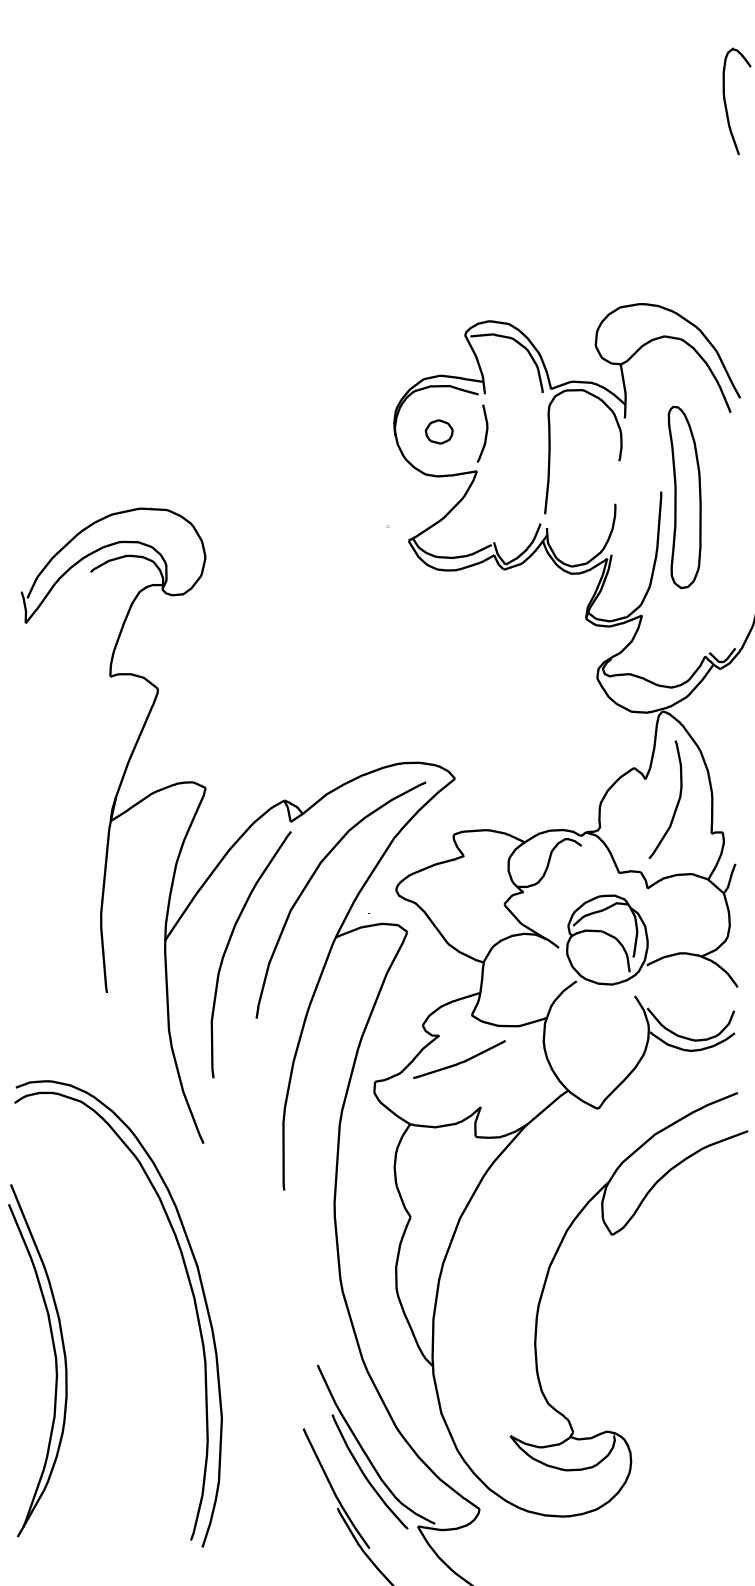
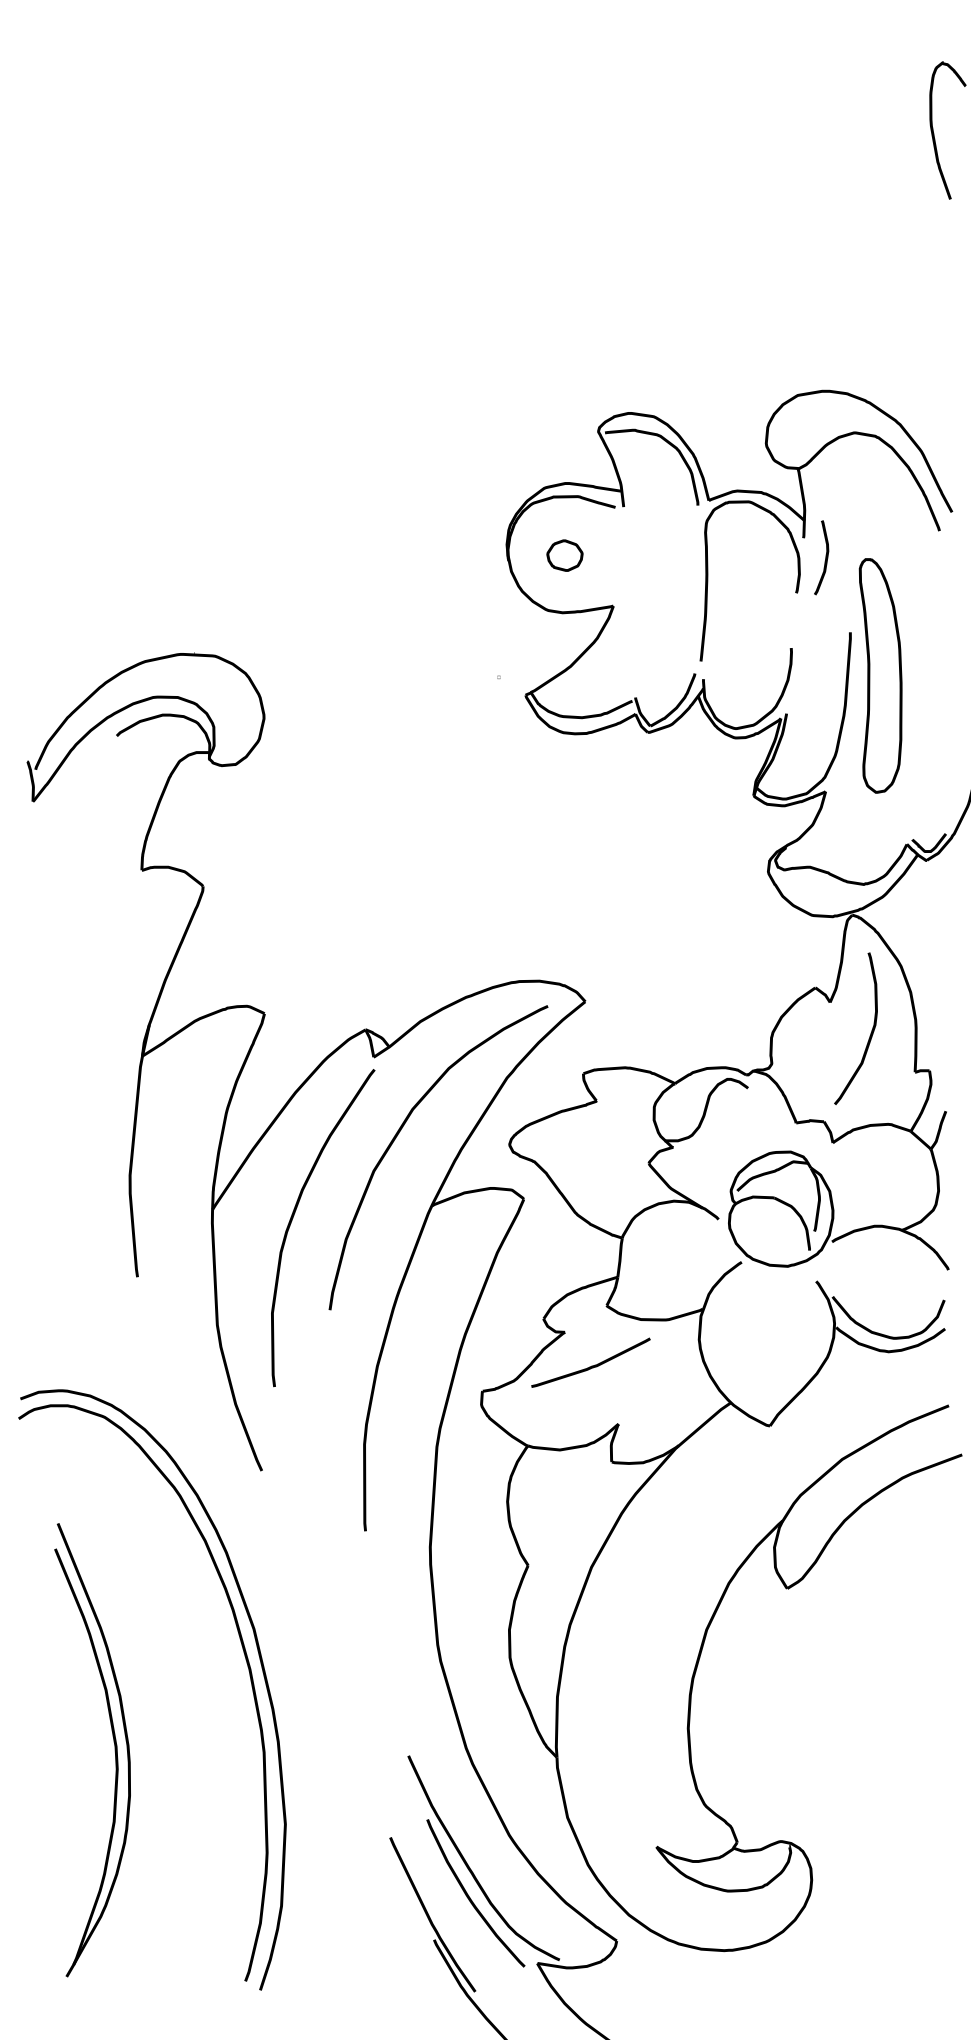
curve: (485, 433) -> (825, 557), moved
part: (684, 497) -> (880, 675), moved
part: (54, 1360) -> (114, 1750), moved

